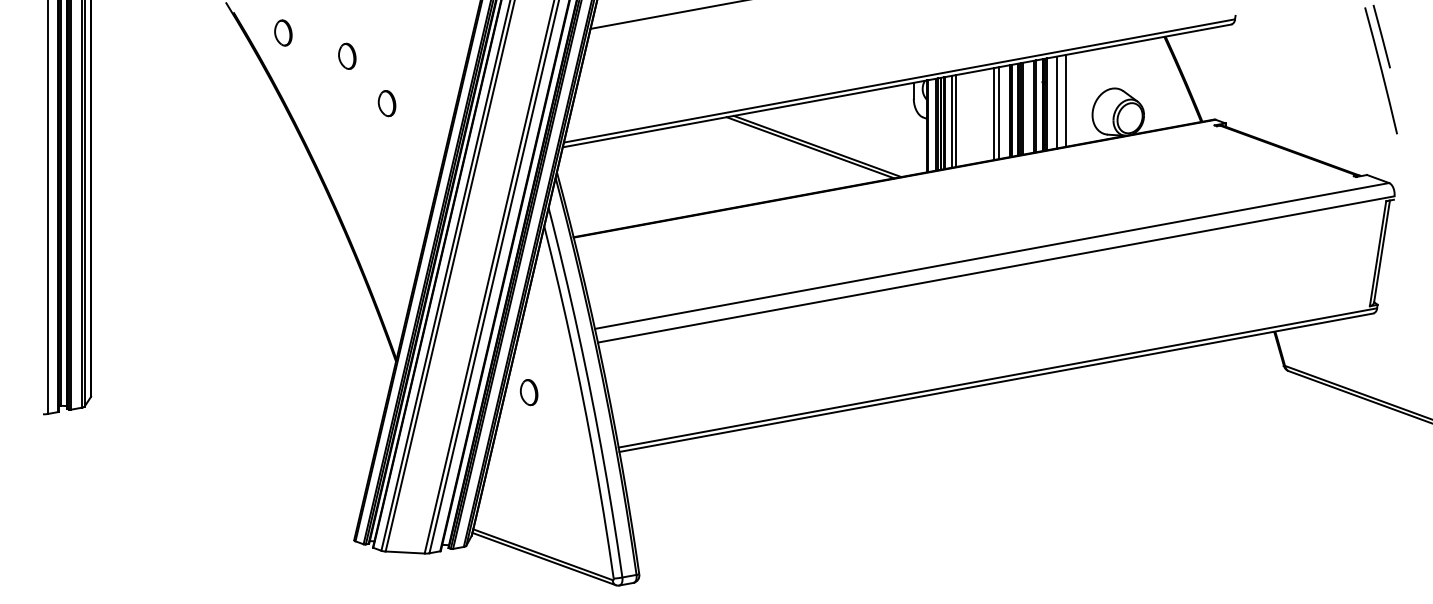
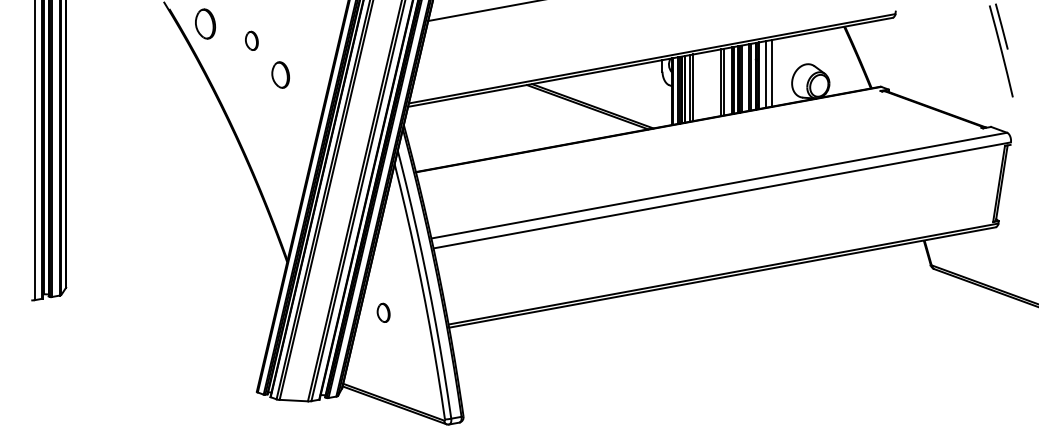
part: (283, 32) -> (205, 23), size x1.6
part: (386, 103) -> (280, 75), size x1.4
part: (529, 392) -> (383, 312), moved

